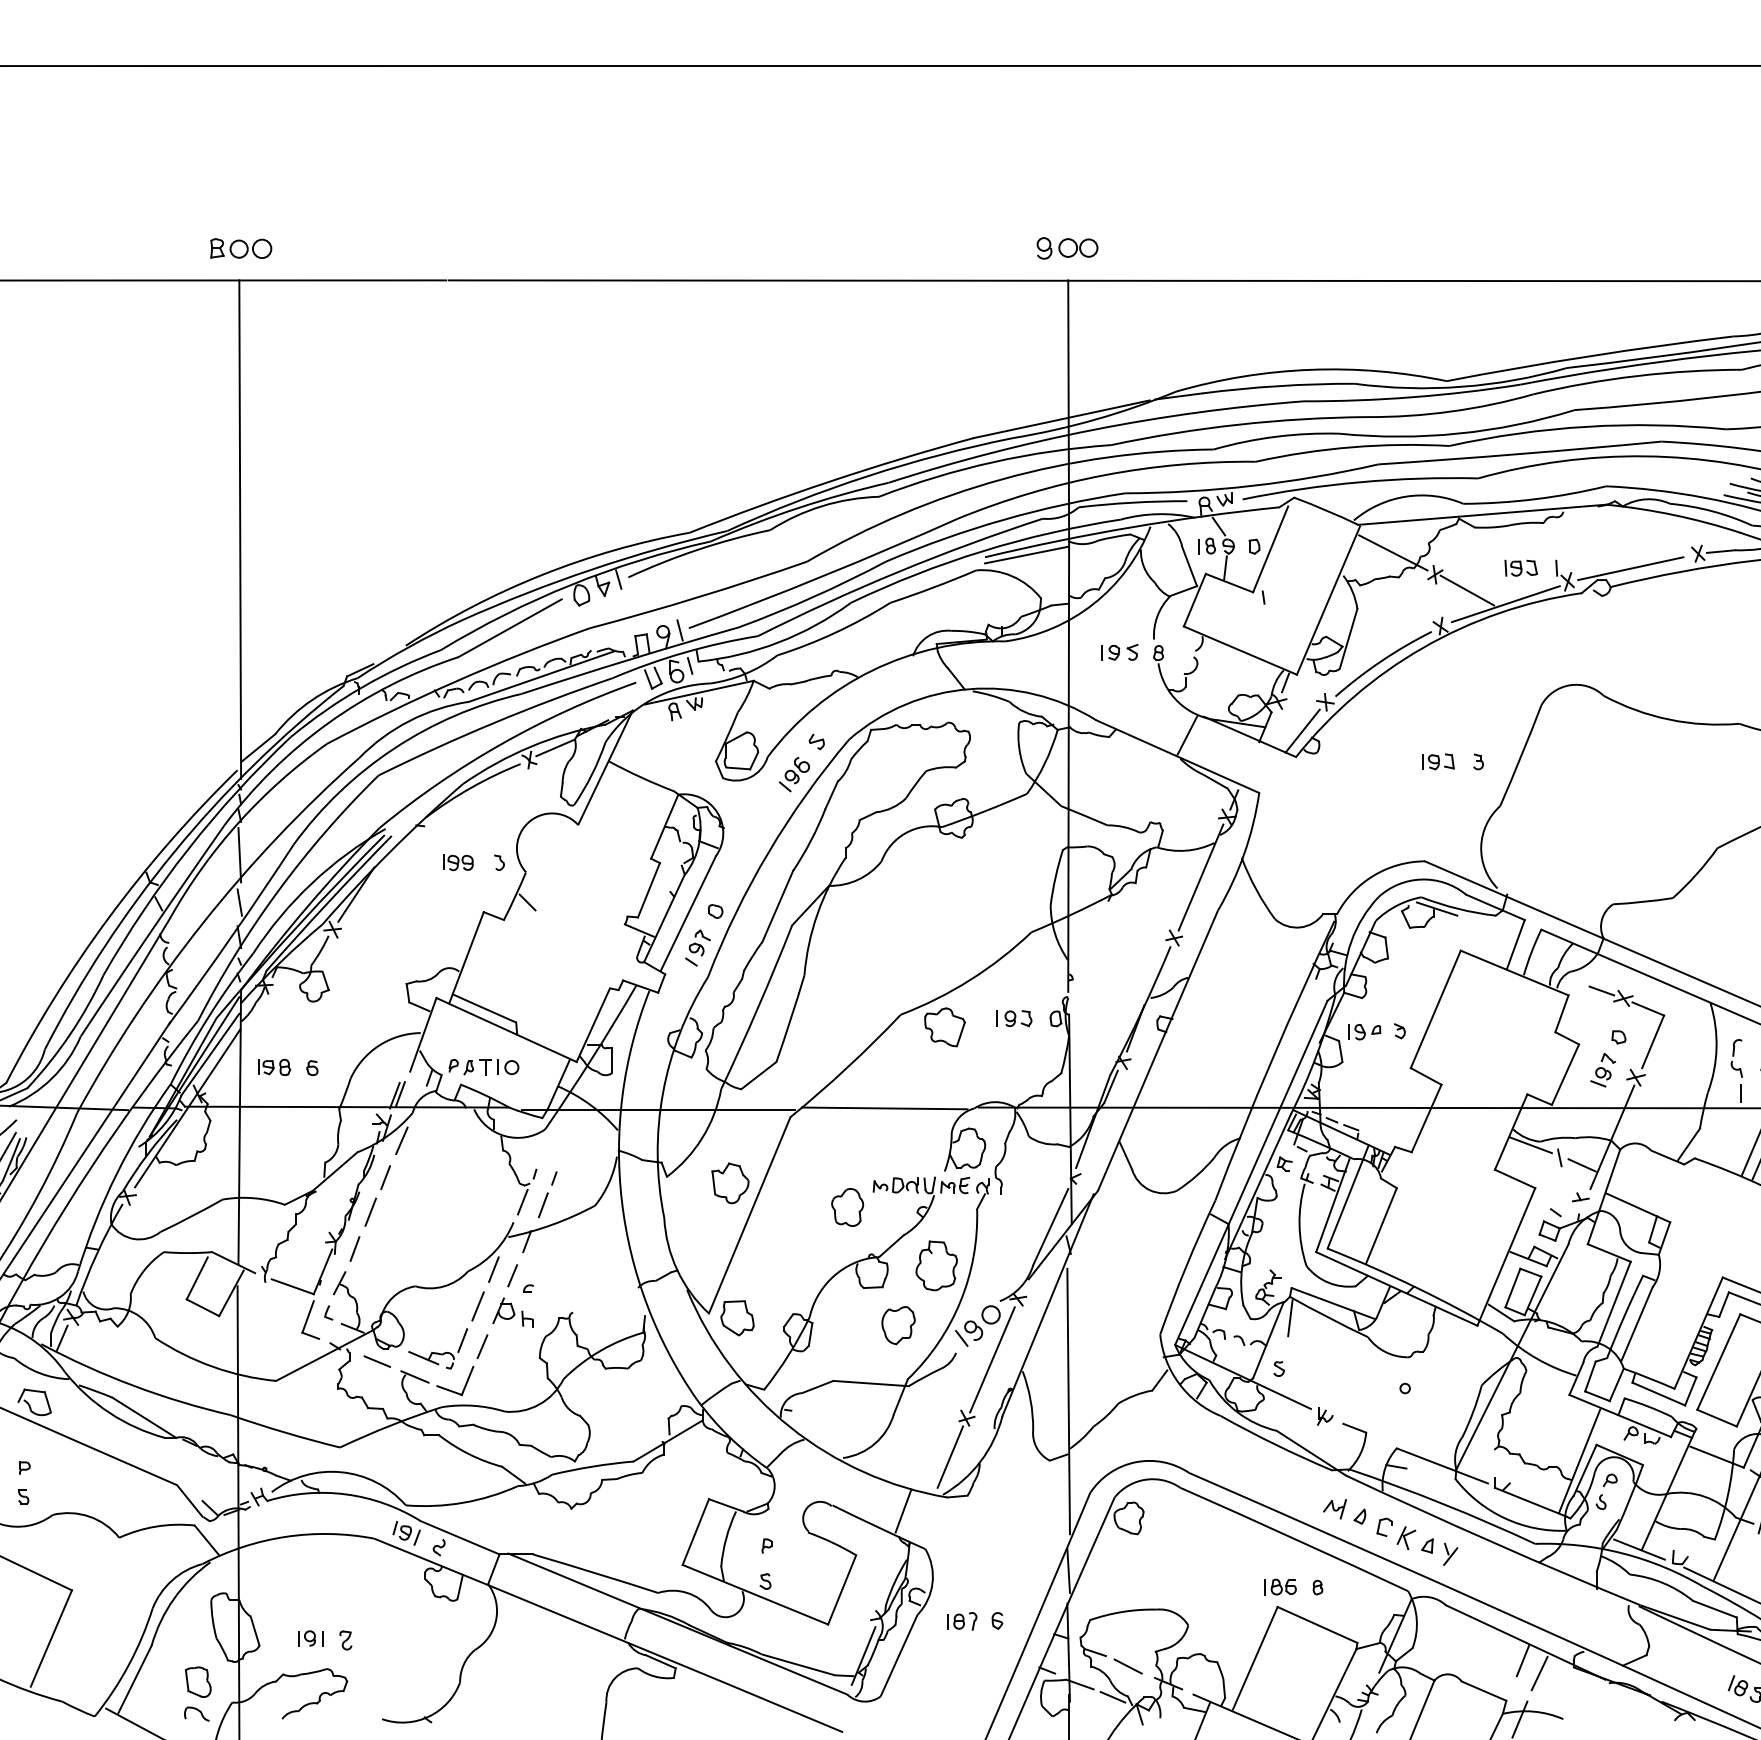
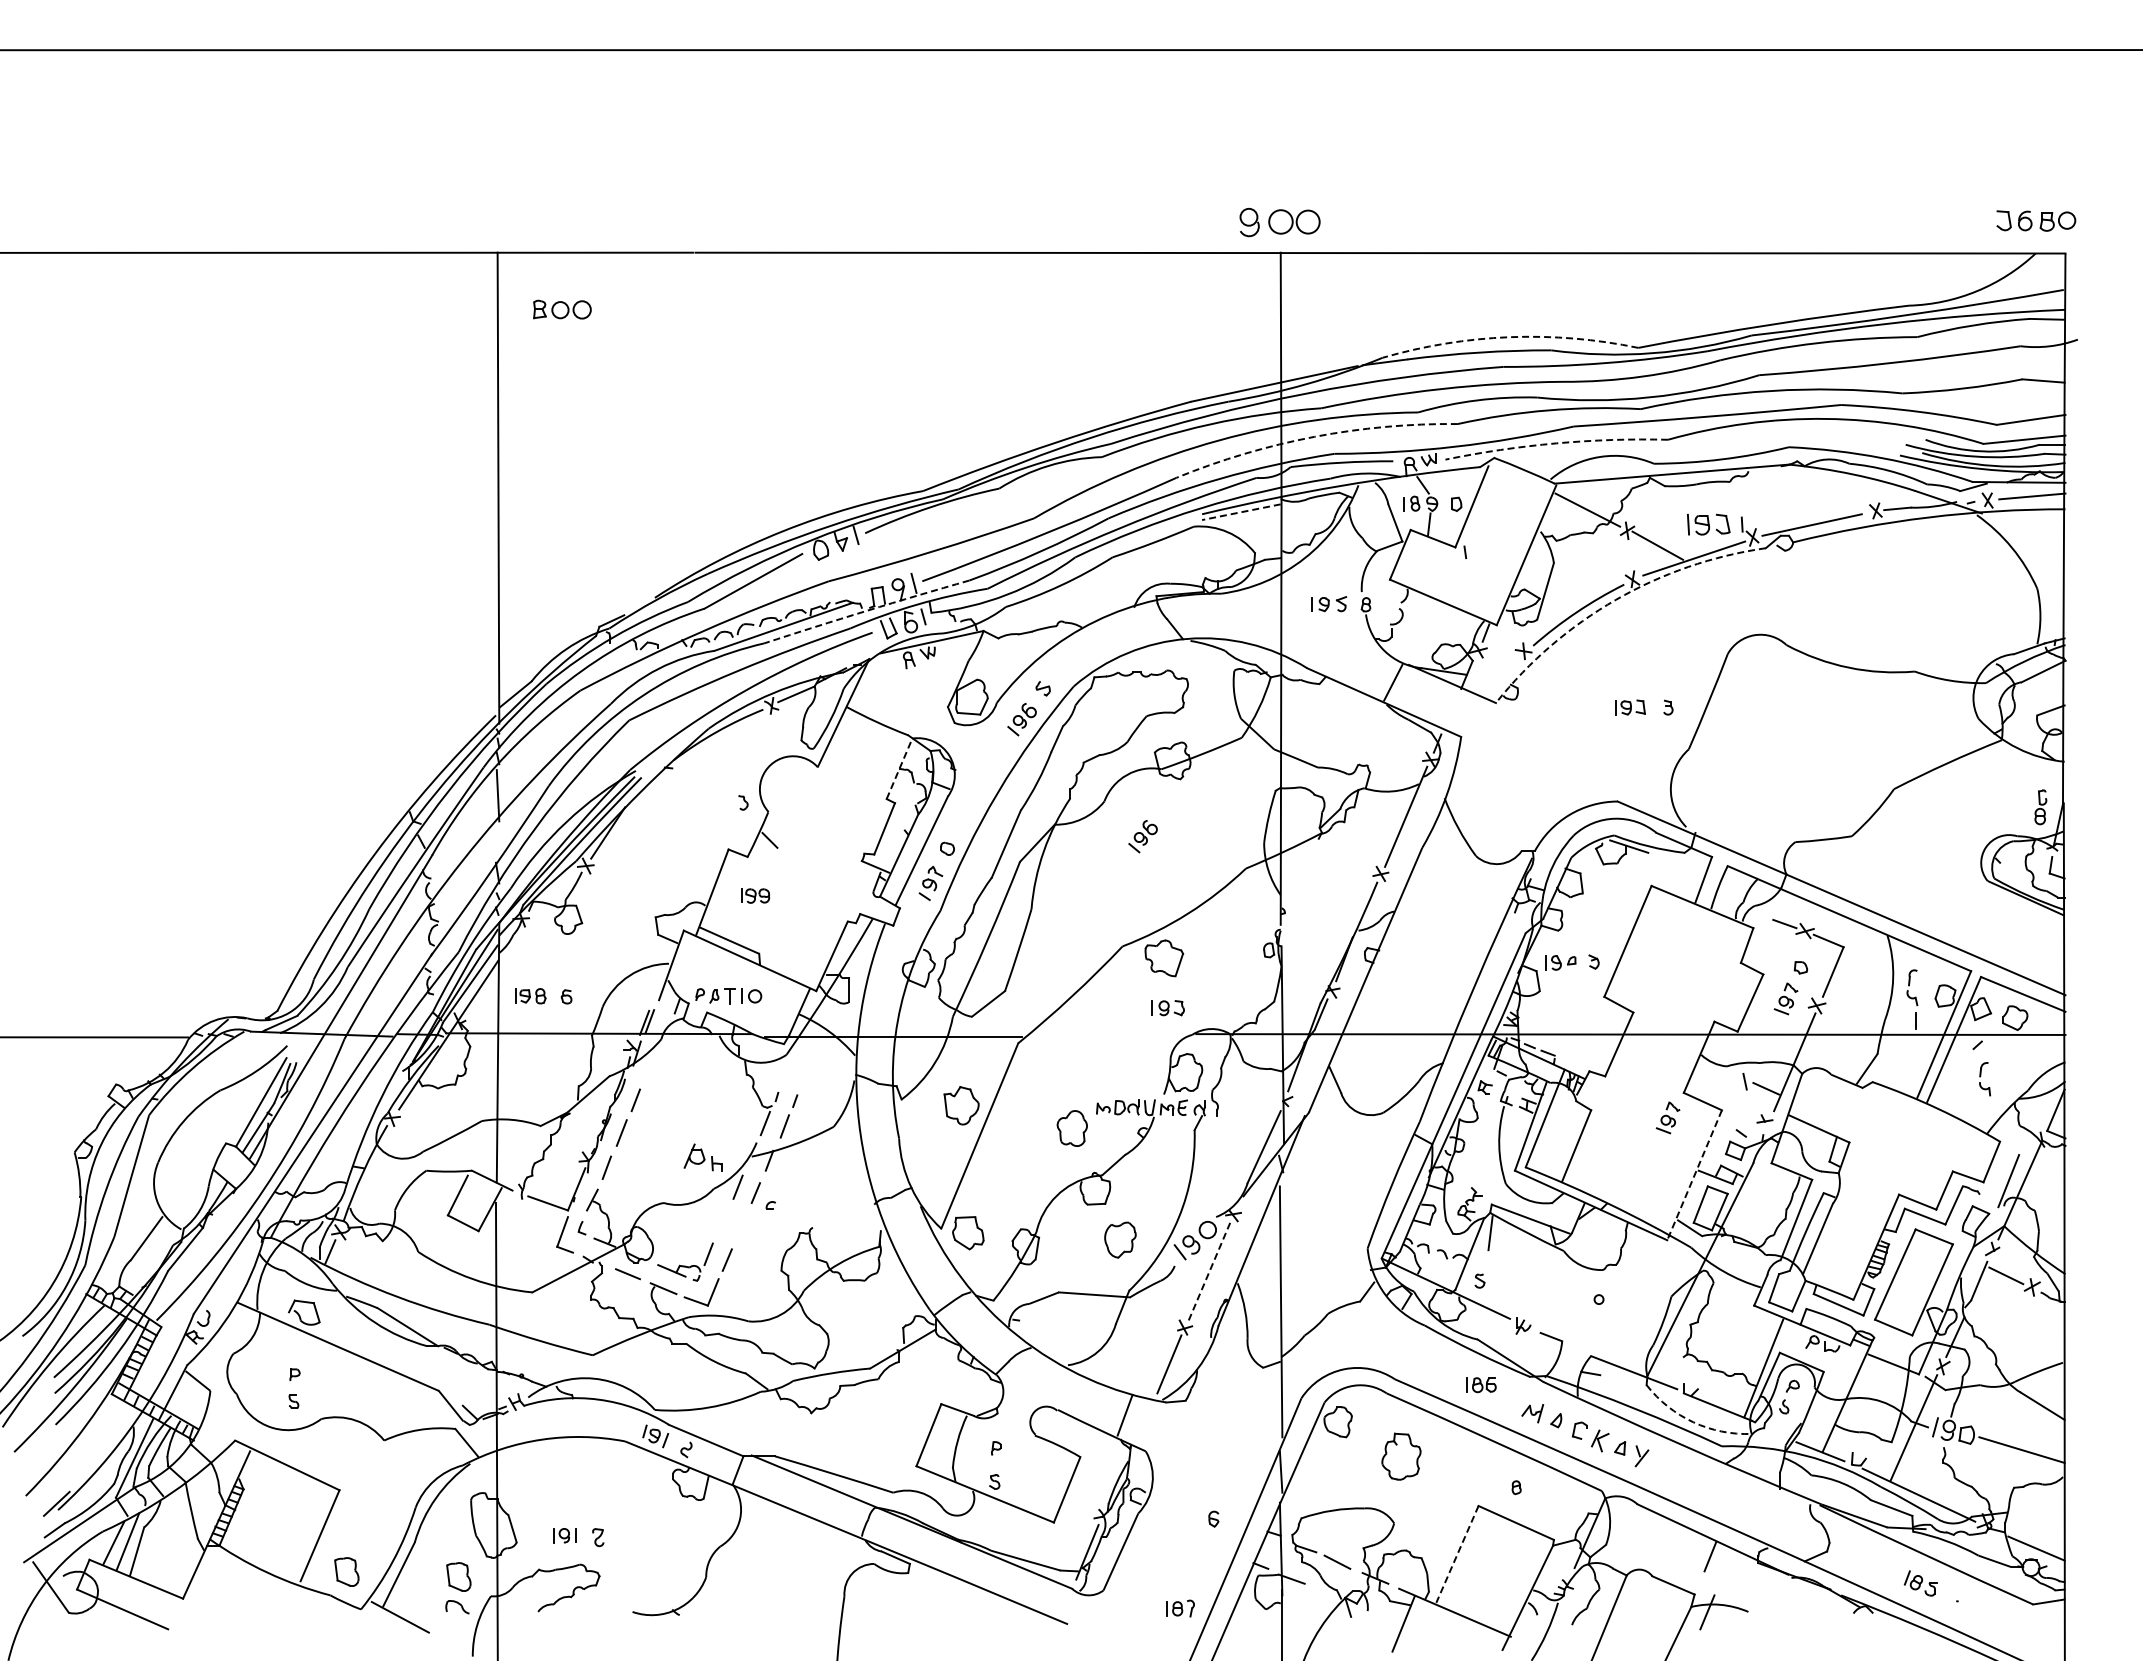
part: (241, 248) -> (562, 309), moved
part: (1066, 248) -> (1279, 222), size x1.4
arc: (1310, 370) -> (1509, 337), solid -> dashed
arc: (1103, 474) -> (1314, 436), solid -> dashed
arc: (1360, 482) -> (1556, 443), solid -> dashed
line: (1025, 555) -> (1240, 512), solid -> dashed
part: (1521, 568) -> (1708, 524), size x1.4
arc: (1423, 647) -> (1616, 599), solid -> dashed
arc: (629, 659) -> (866, 610), solid -> dashed
line: (1302, 731) -> (1502, 678), removed
line: (664, 826) -> (899, 768), solid -> dashed
part: (458, 862) -> (755, 895), moved
part: (921, 898) -> (1142, 836), added
line: (239, 902) -> (497, 840), removed
part: (1014, 1019) -> (1167, 1008), moved
line: (884, 1107) -> (1107, 1034), removed
line: (401, 1140) -> (650, 1065), removed
line: (1530, 1144) -> (1717, 1069), removed
part: (1477, 1195) -> (1667, 1117), added
line: (1506, 1257) -> (1694, 1175), solid -> dashed
part: (936, 1265) -> (1401, 1456), moved
line: (477, 1305) -> (722, 1221), removed
part: (512, 1312) -> (702, 1157), moved
line: (992, 1359) -> (1209, 1272), solid -> dashed
arc: (1505, 1518) -> (1693, 1422), solid -> dashed
part: (1280, 1587) -> (1481, 1385), moved
part: (962, 1621) -> (1180, 1608), moved
line: (1255, 1658) -> (1457, 1554), solid -> dashed
line: (1539, 1673) -> (1725, 1568), removed
part: (79, 1676) -> (346, 1571), added
line: (1112, 1697) -> (1322, 1591), removed

